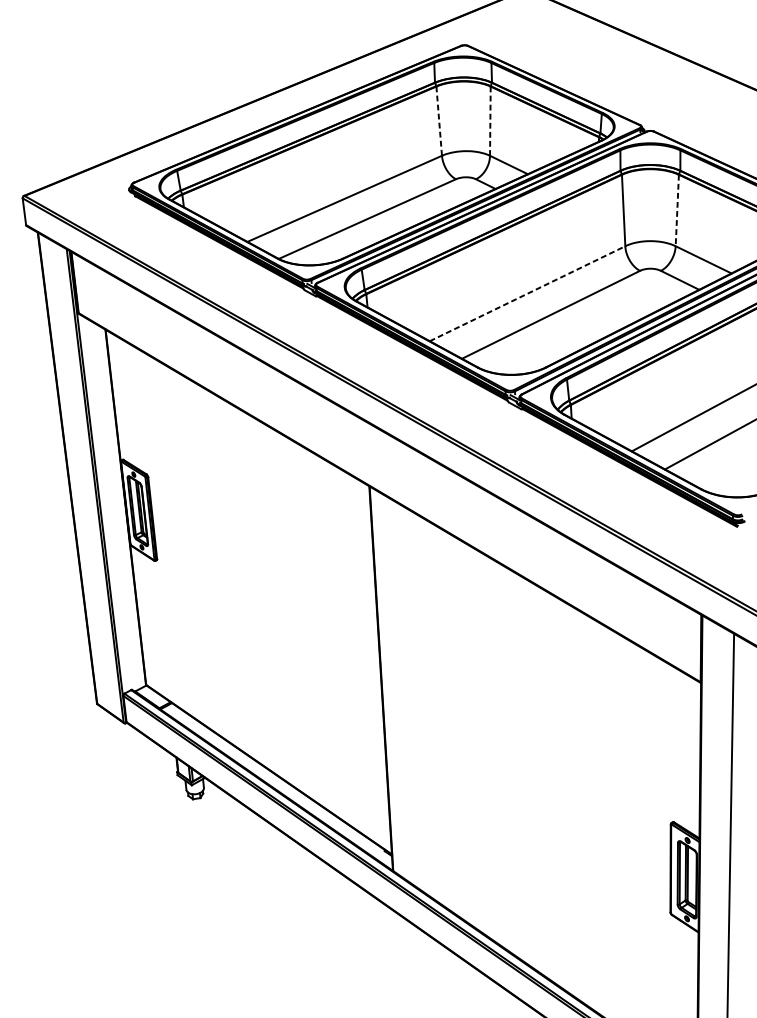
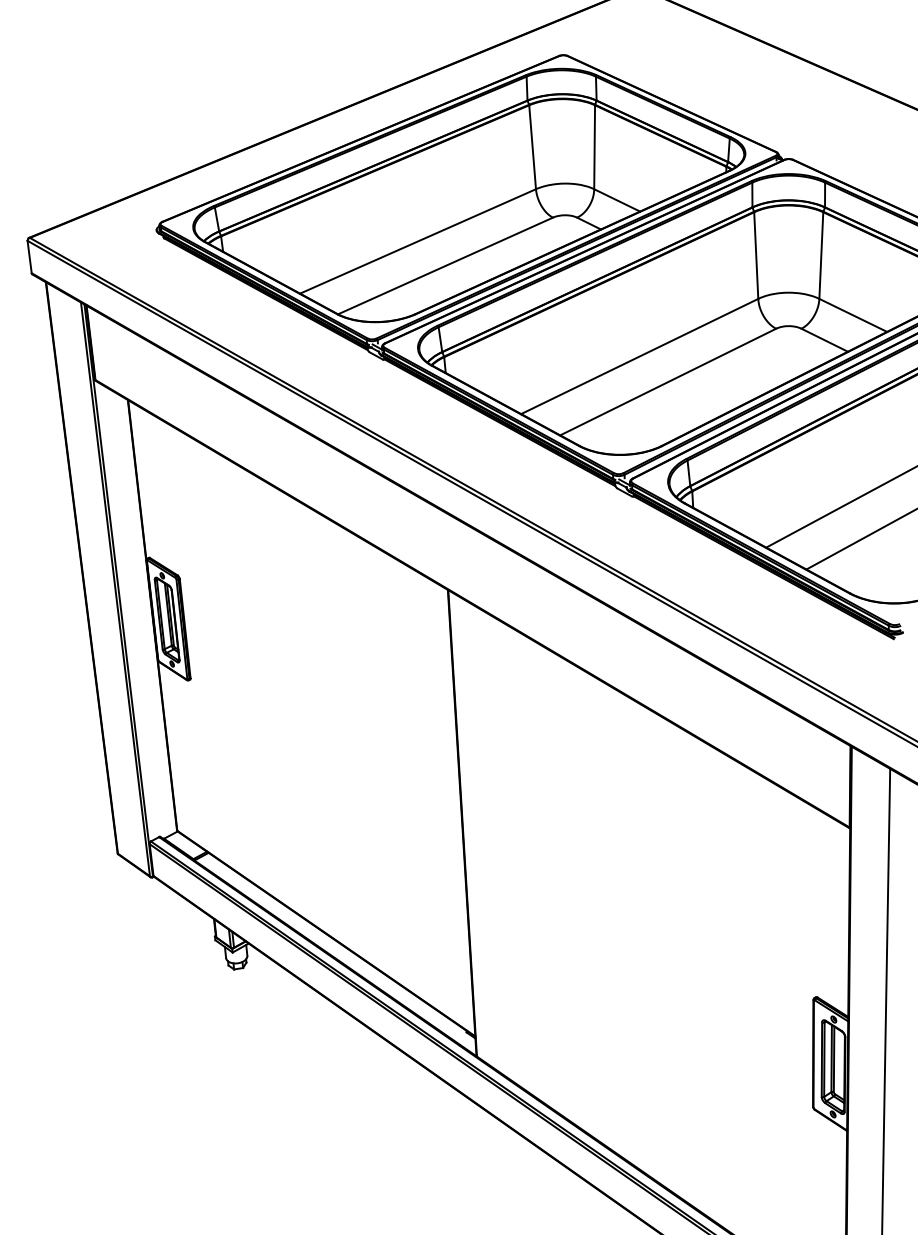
line: (439, 121) -> (532, 147), dashed -> solid
line: (490, 121) -> (594, 147), dashed -> solid
line: (677, 211) -> (821, 256), dashed -> solid
line: (527, 293) -> (639, 356), dashed -> solid

